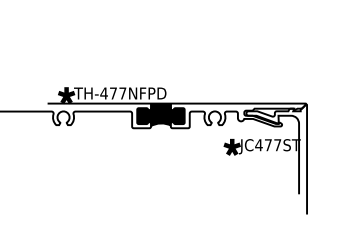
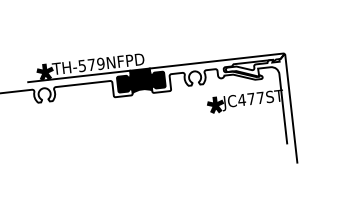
text: (113, 93) -> (91, 64), TH-477NFPD -> TH-579NFPD

